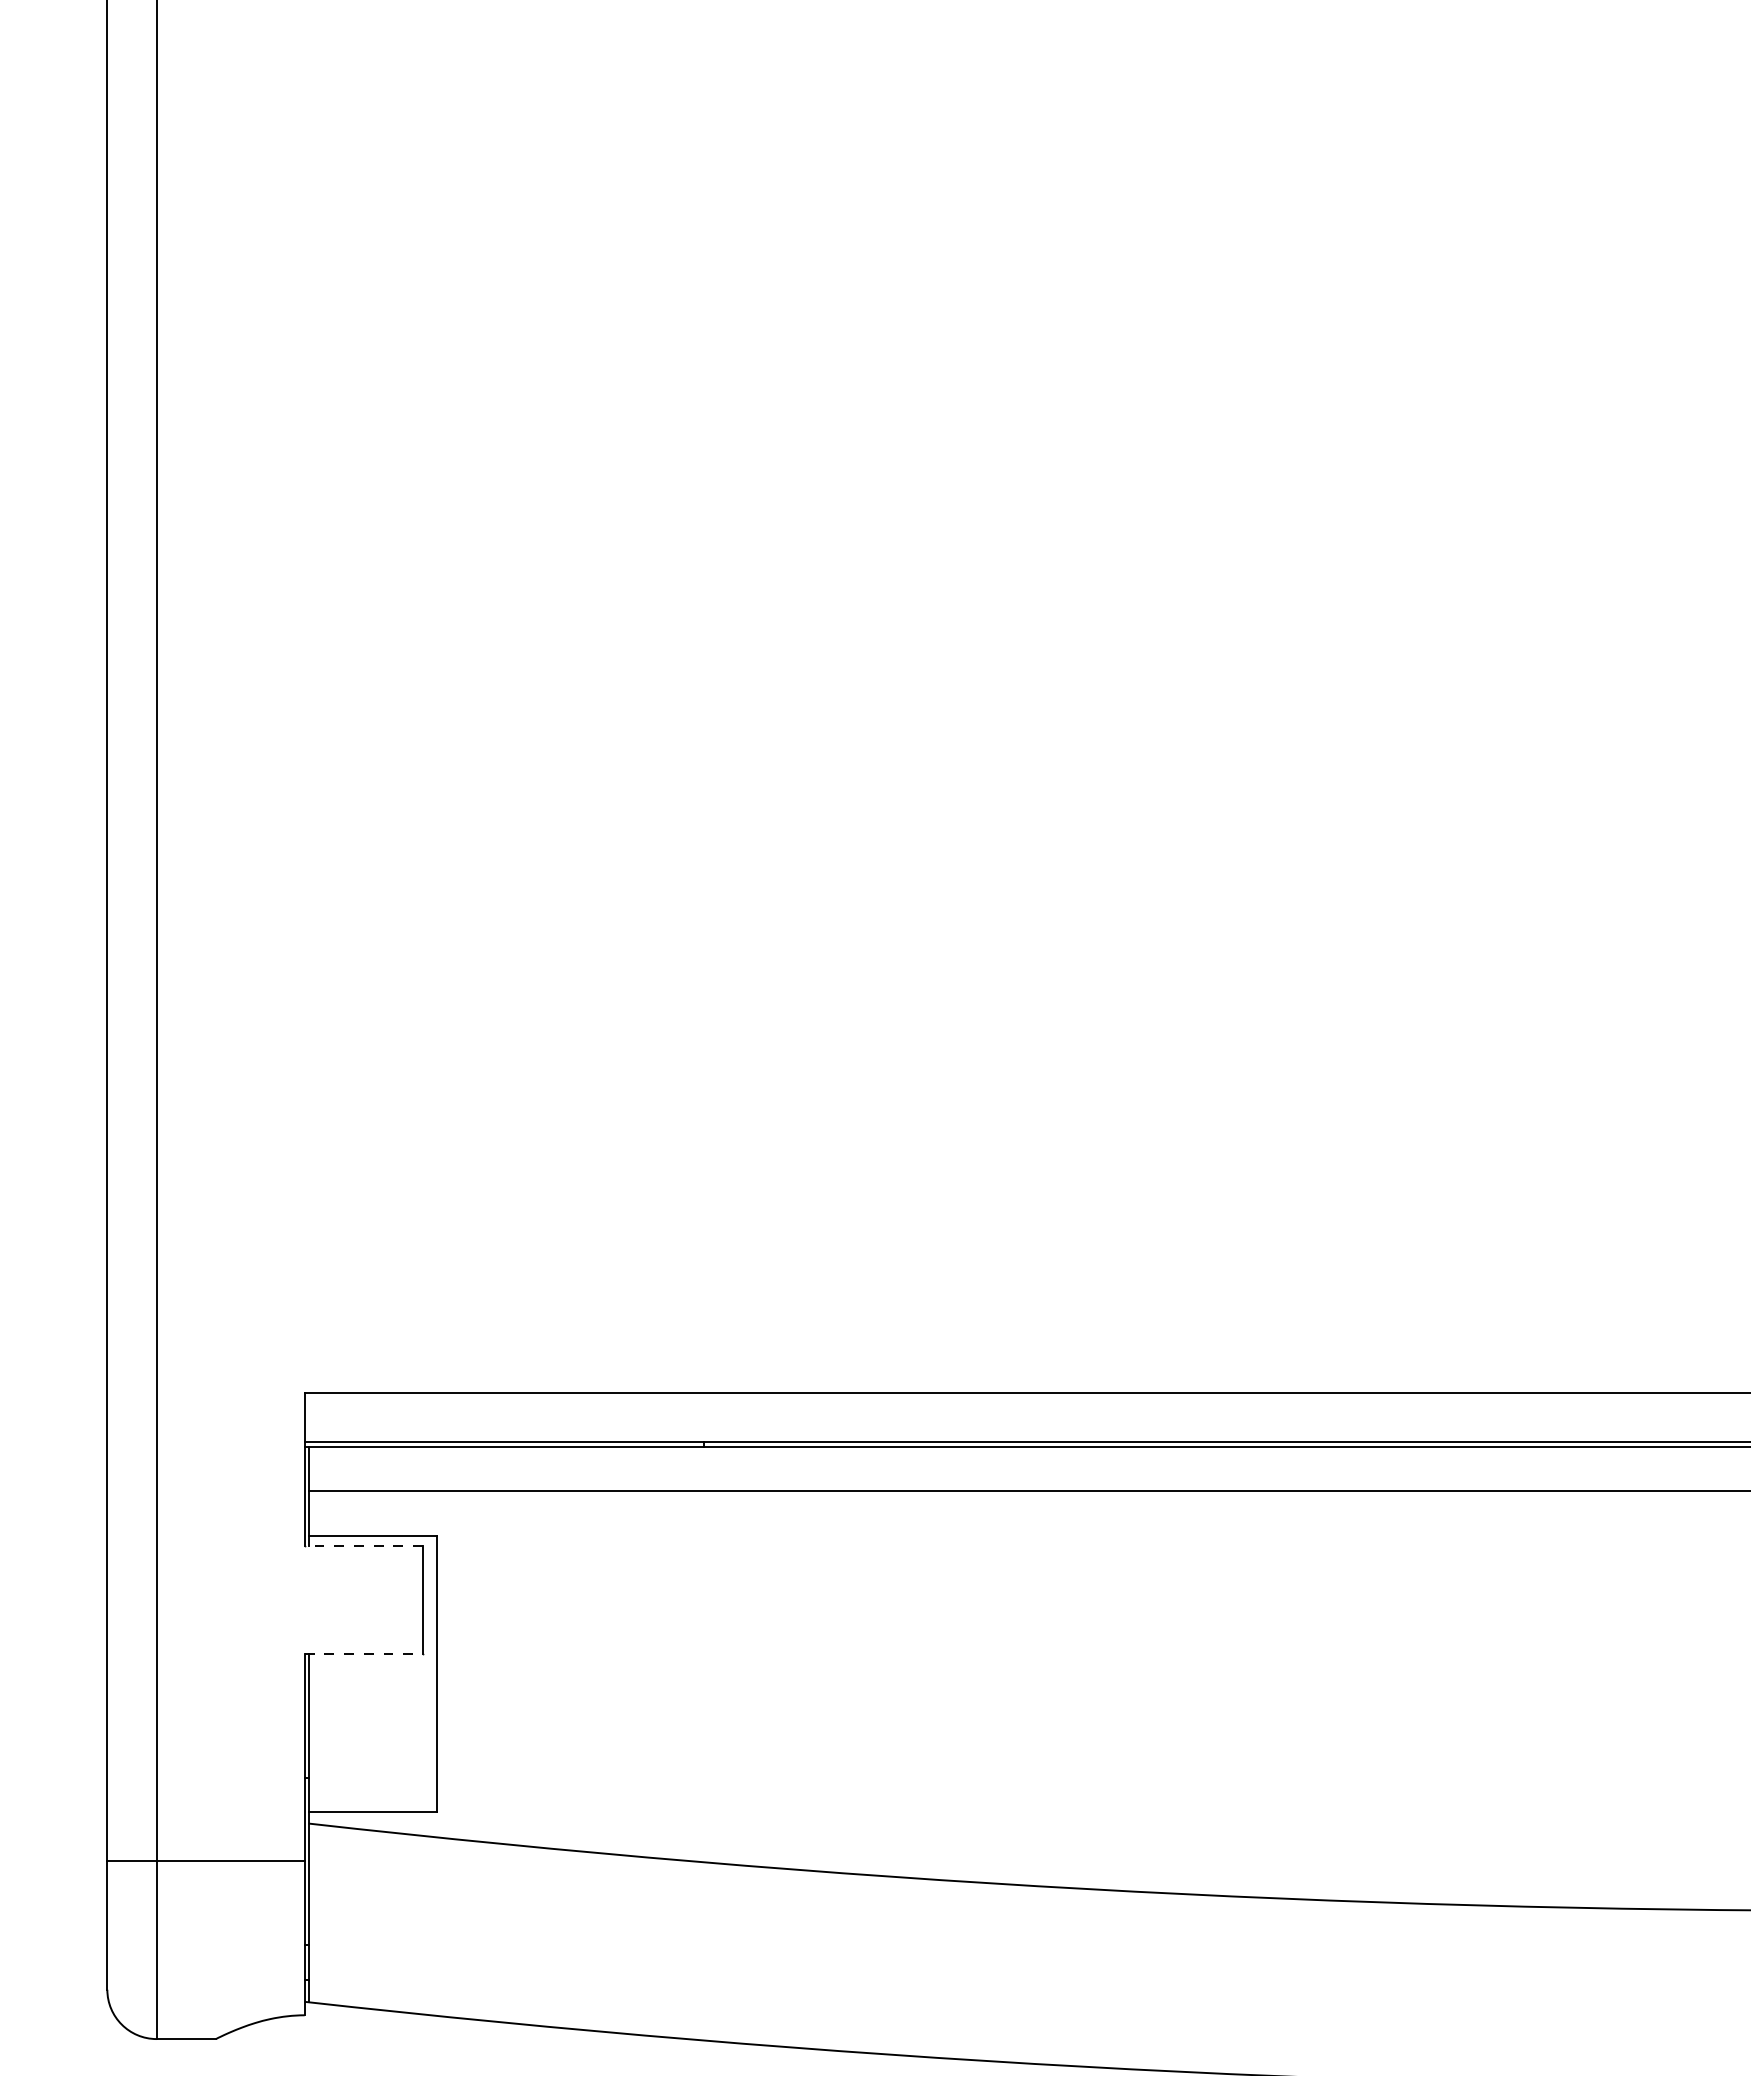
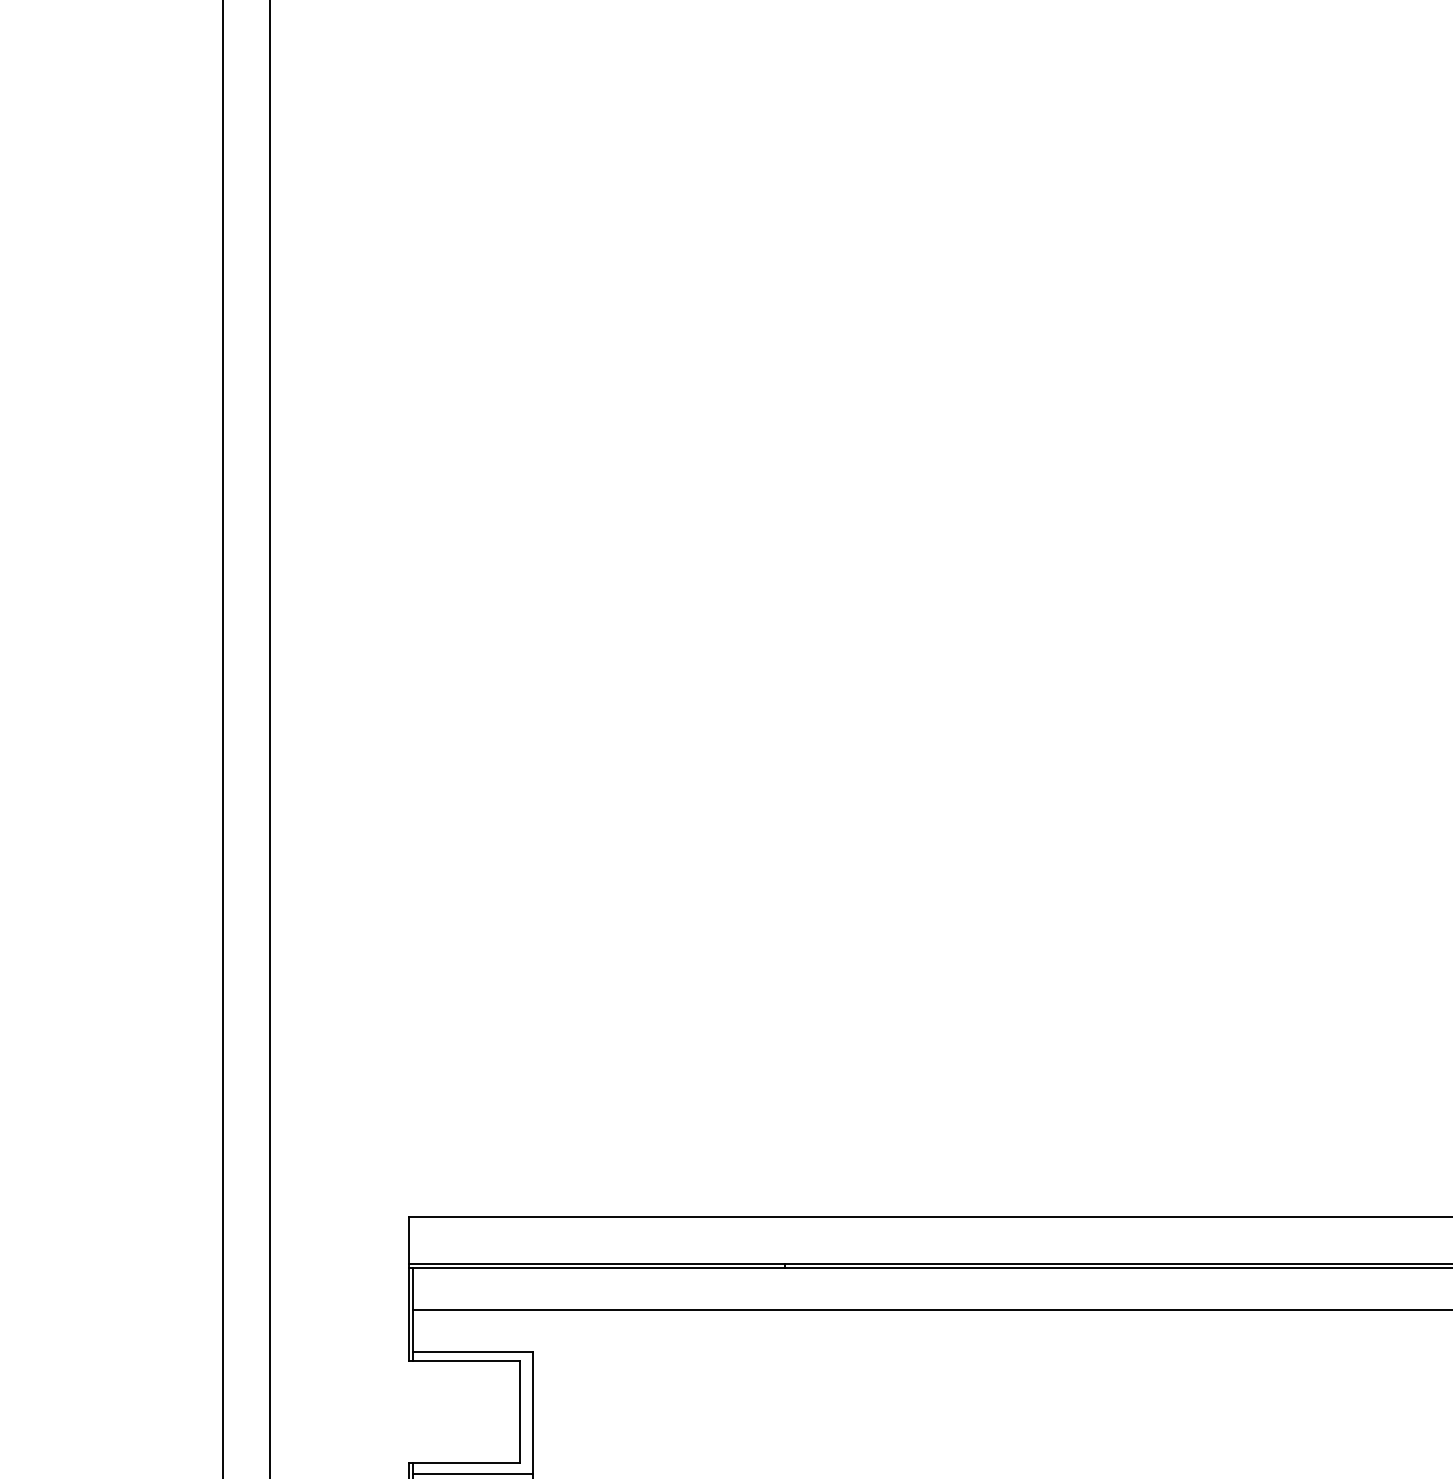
line: (363, 1545) -> (464, 1360), dashed -> solid
line: (364, 1654) -> (465, 1463), dashed -> solid
line: (372, 1665) -> (472, 1473), added

